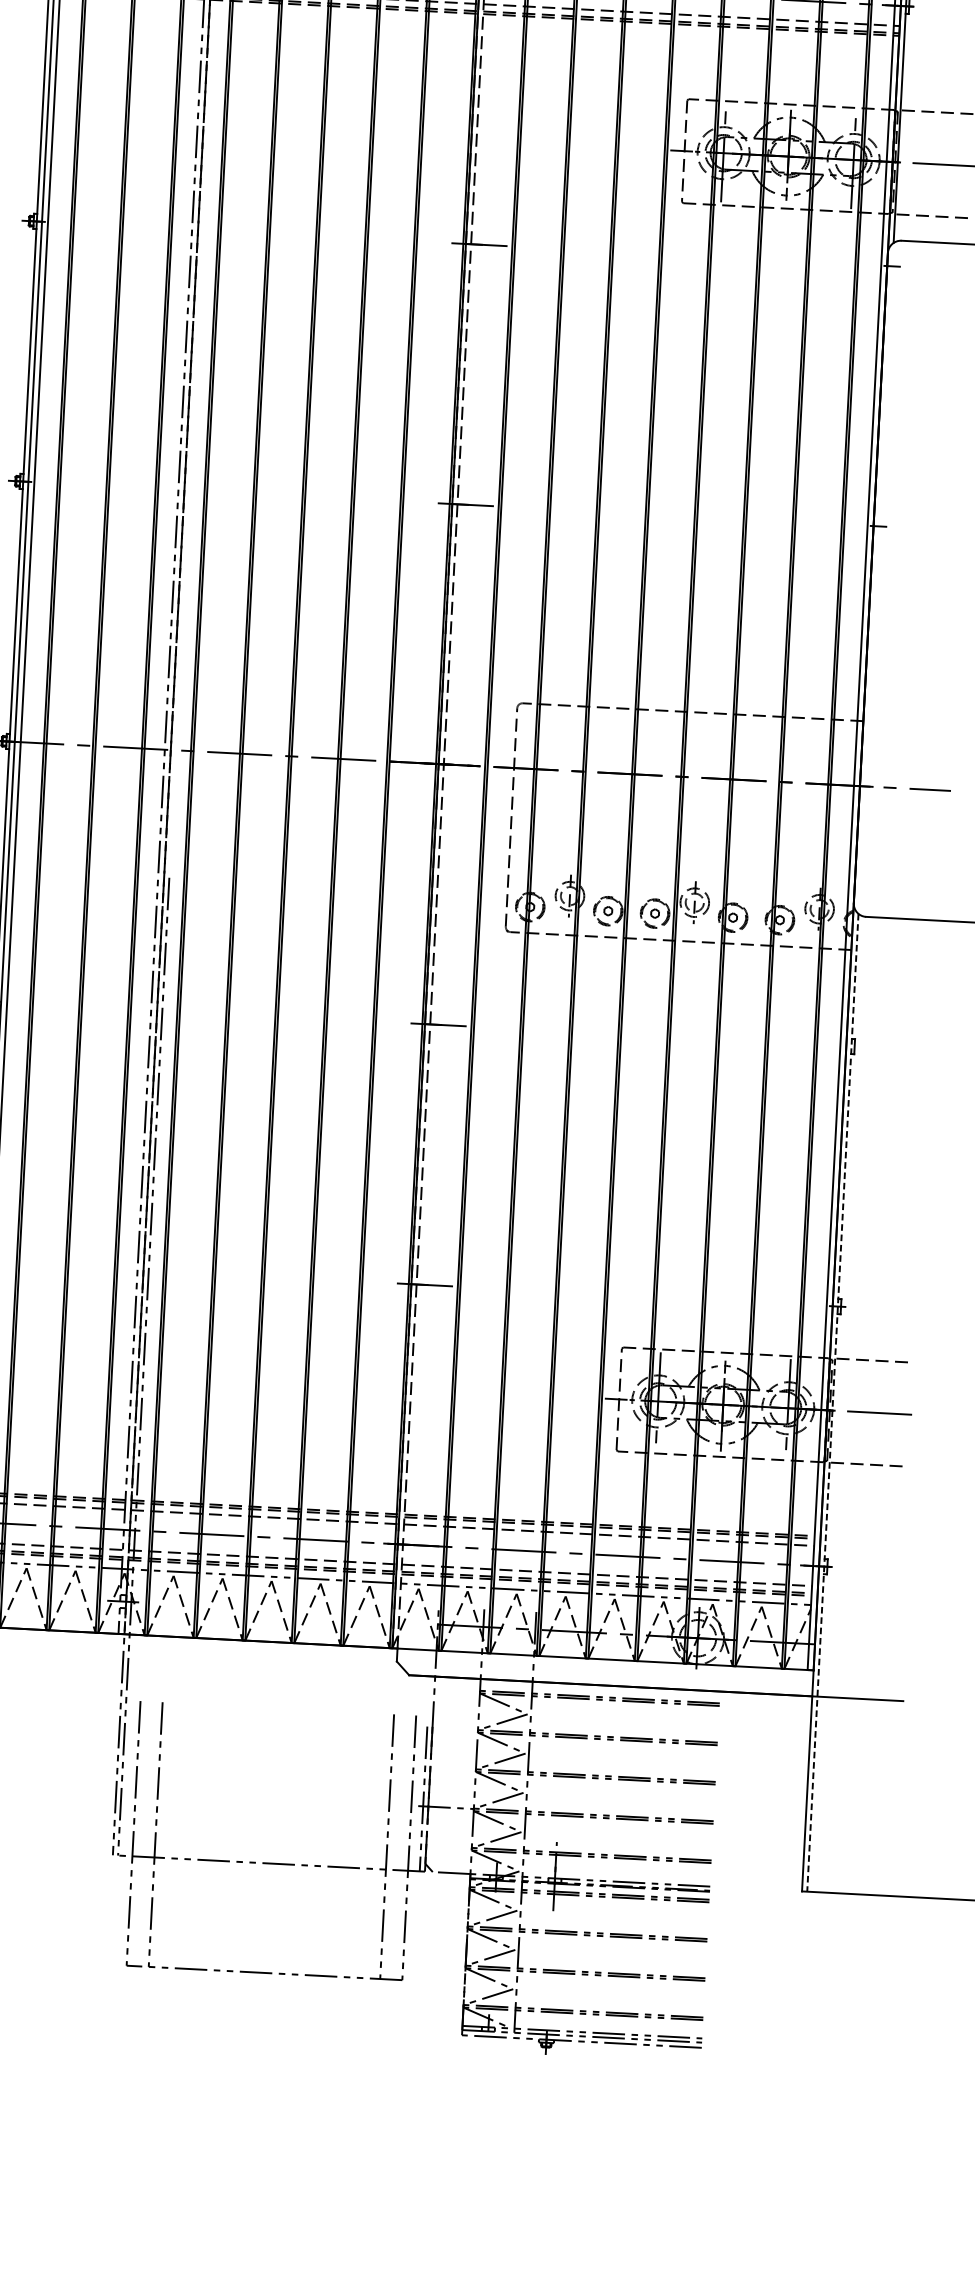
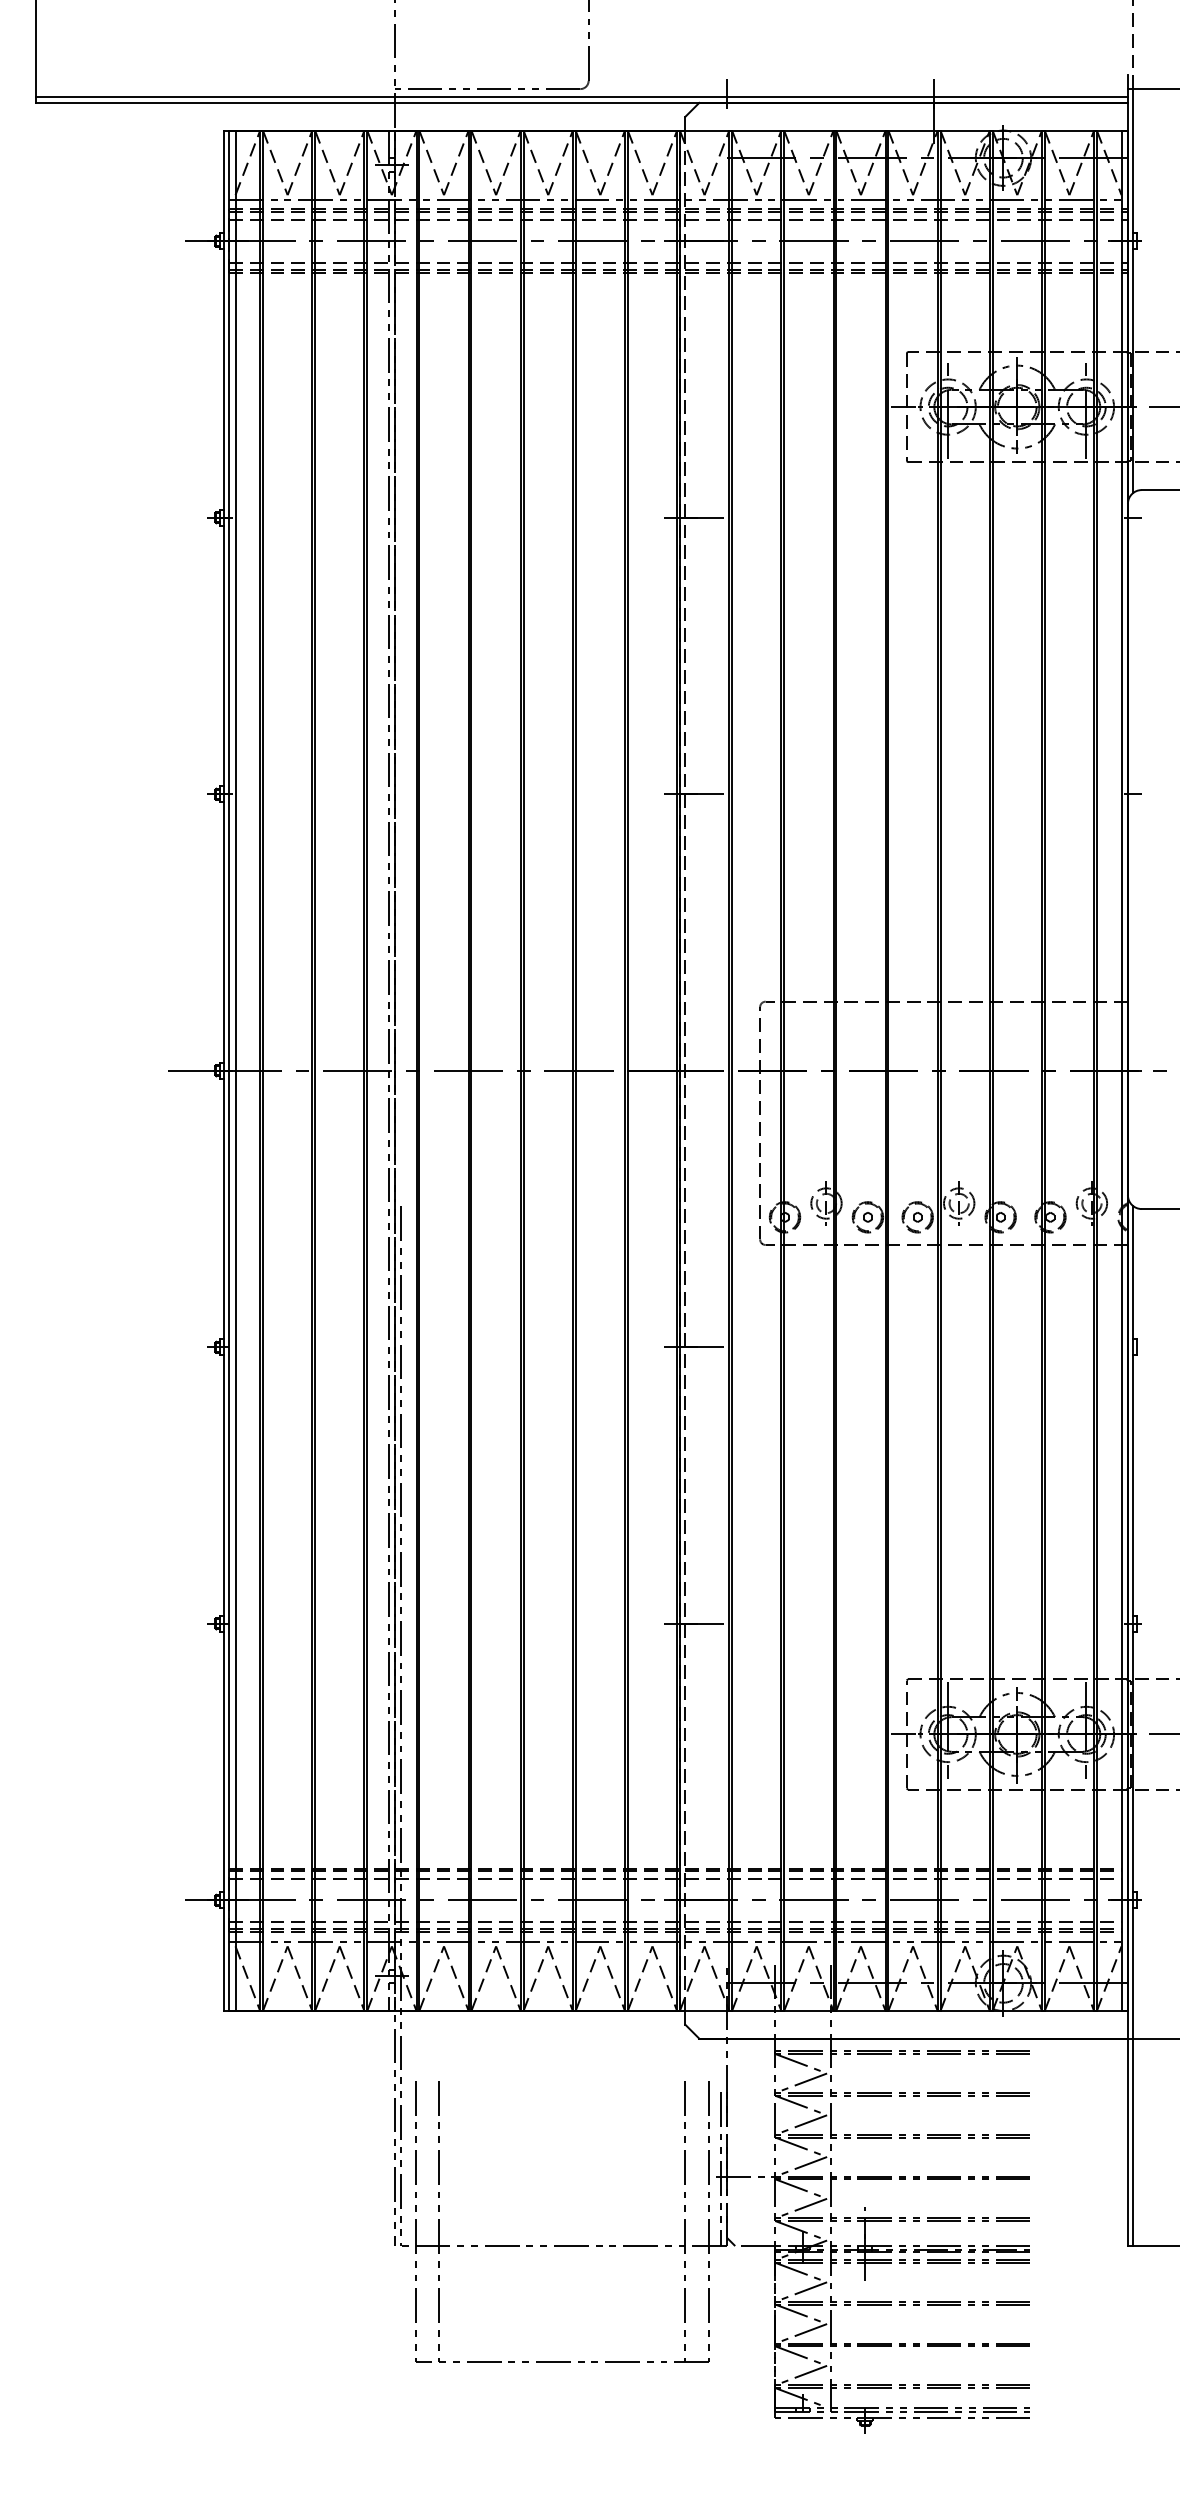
line: (832, 1403) -> (1133, 1726), dashed -> solid

